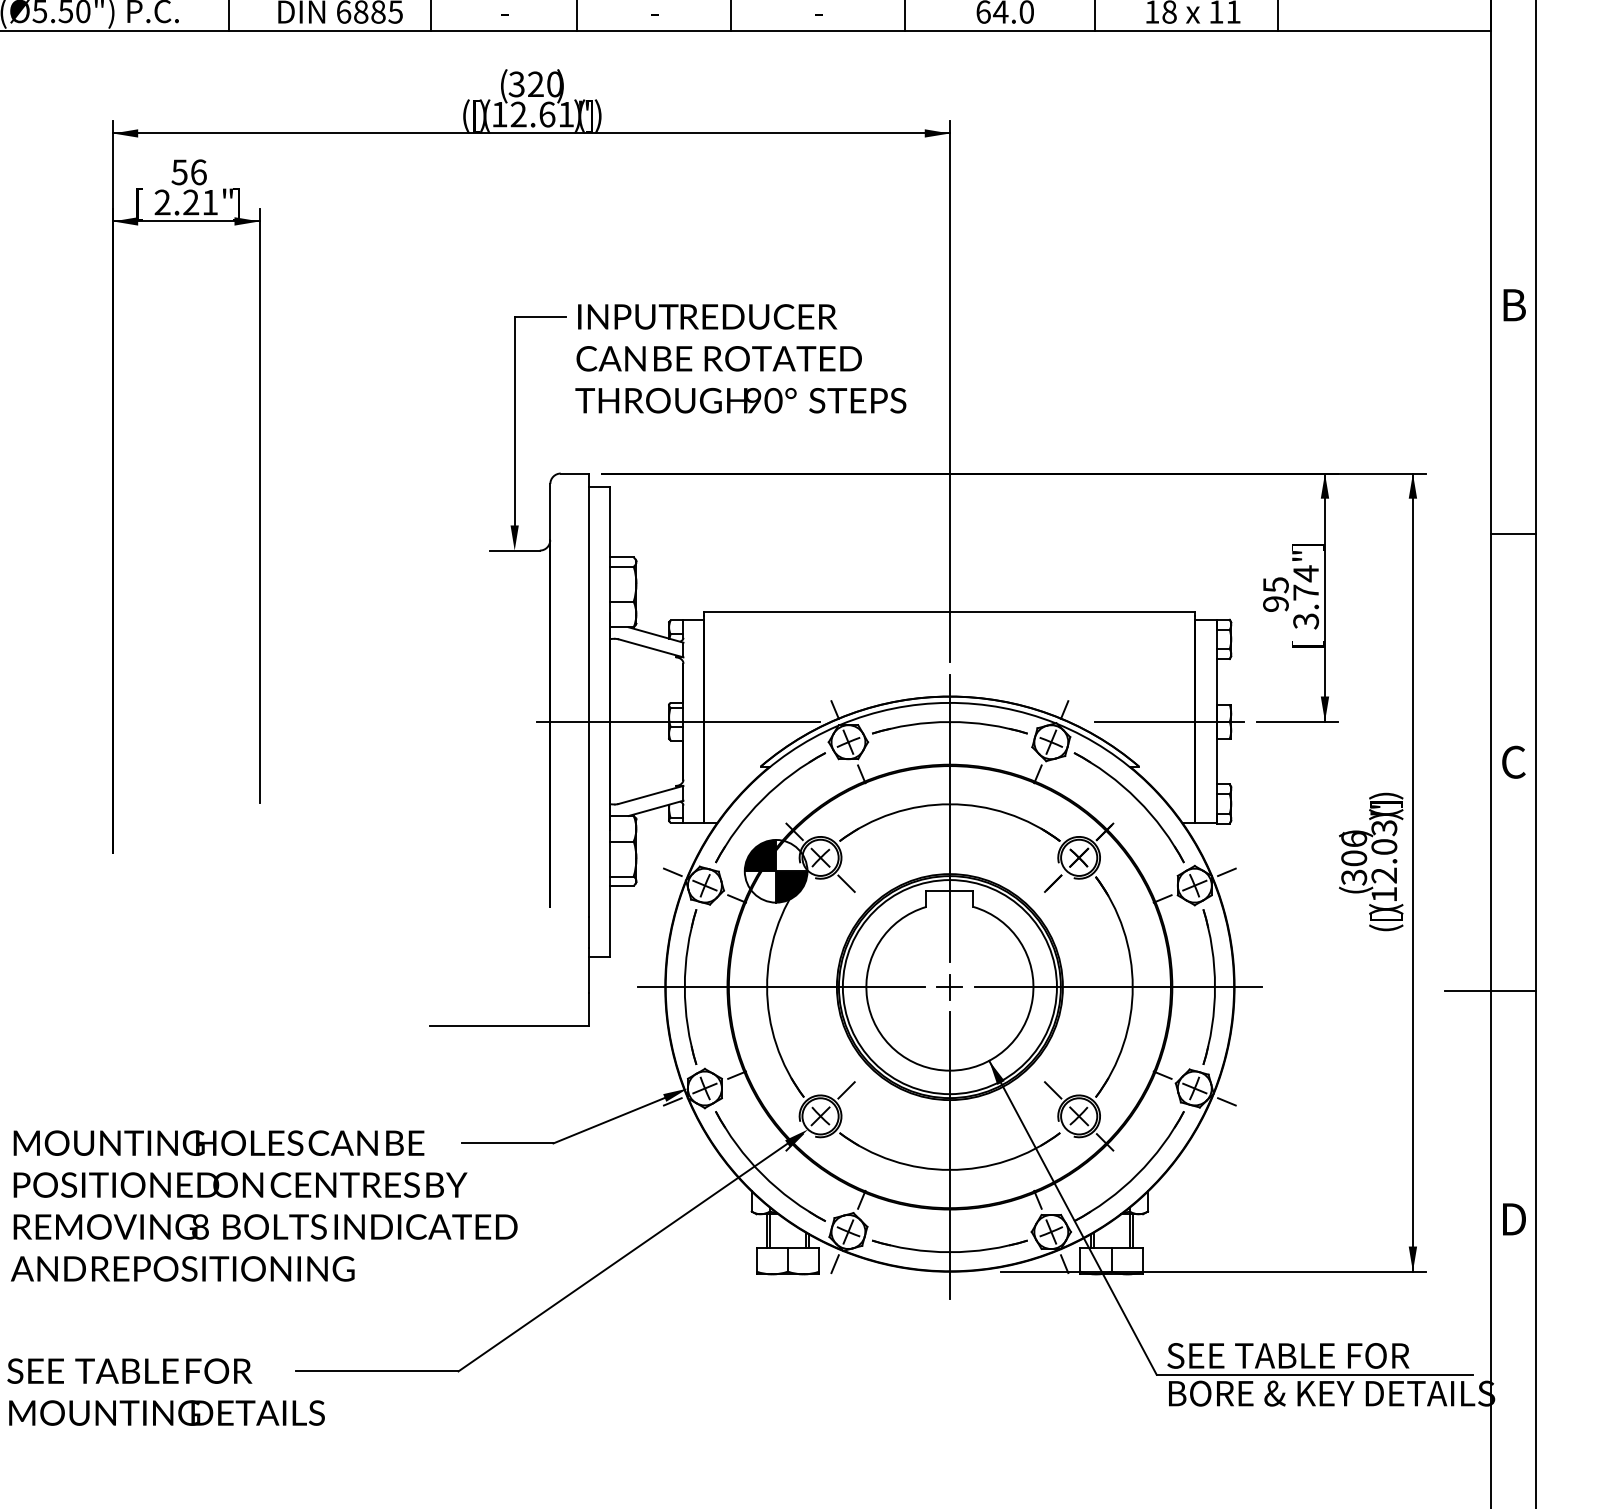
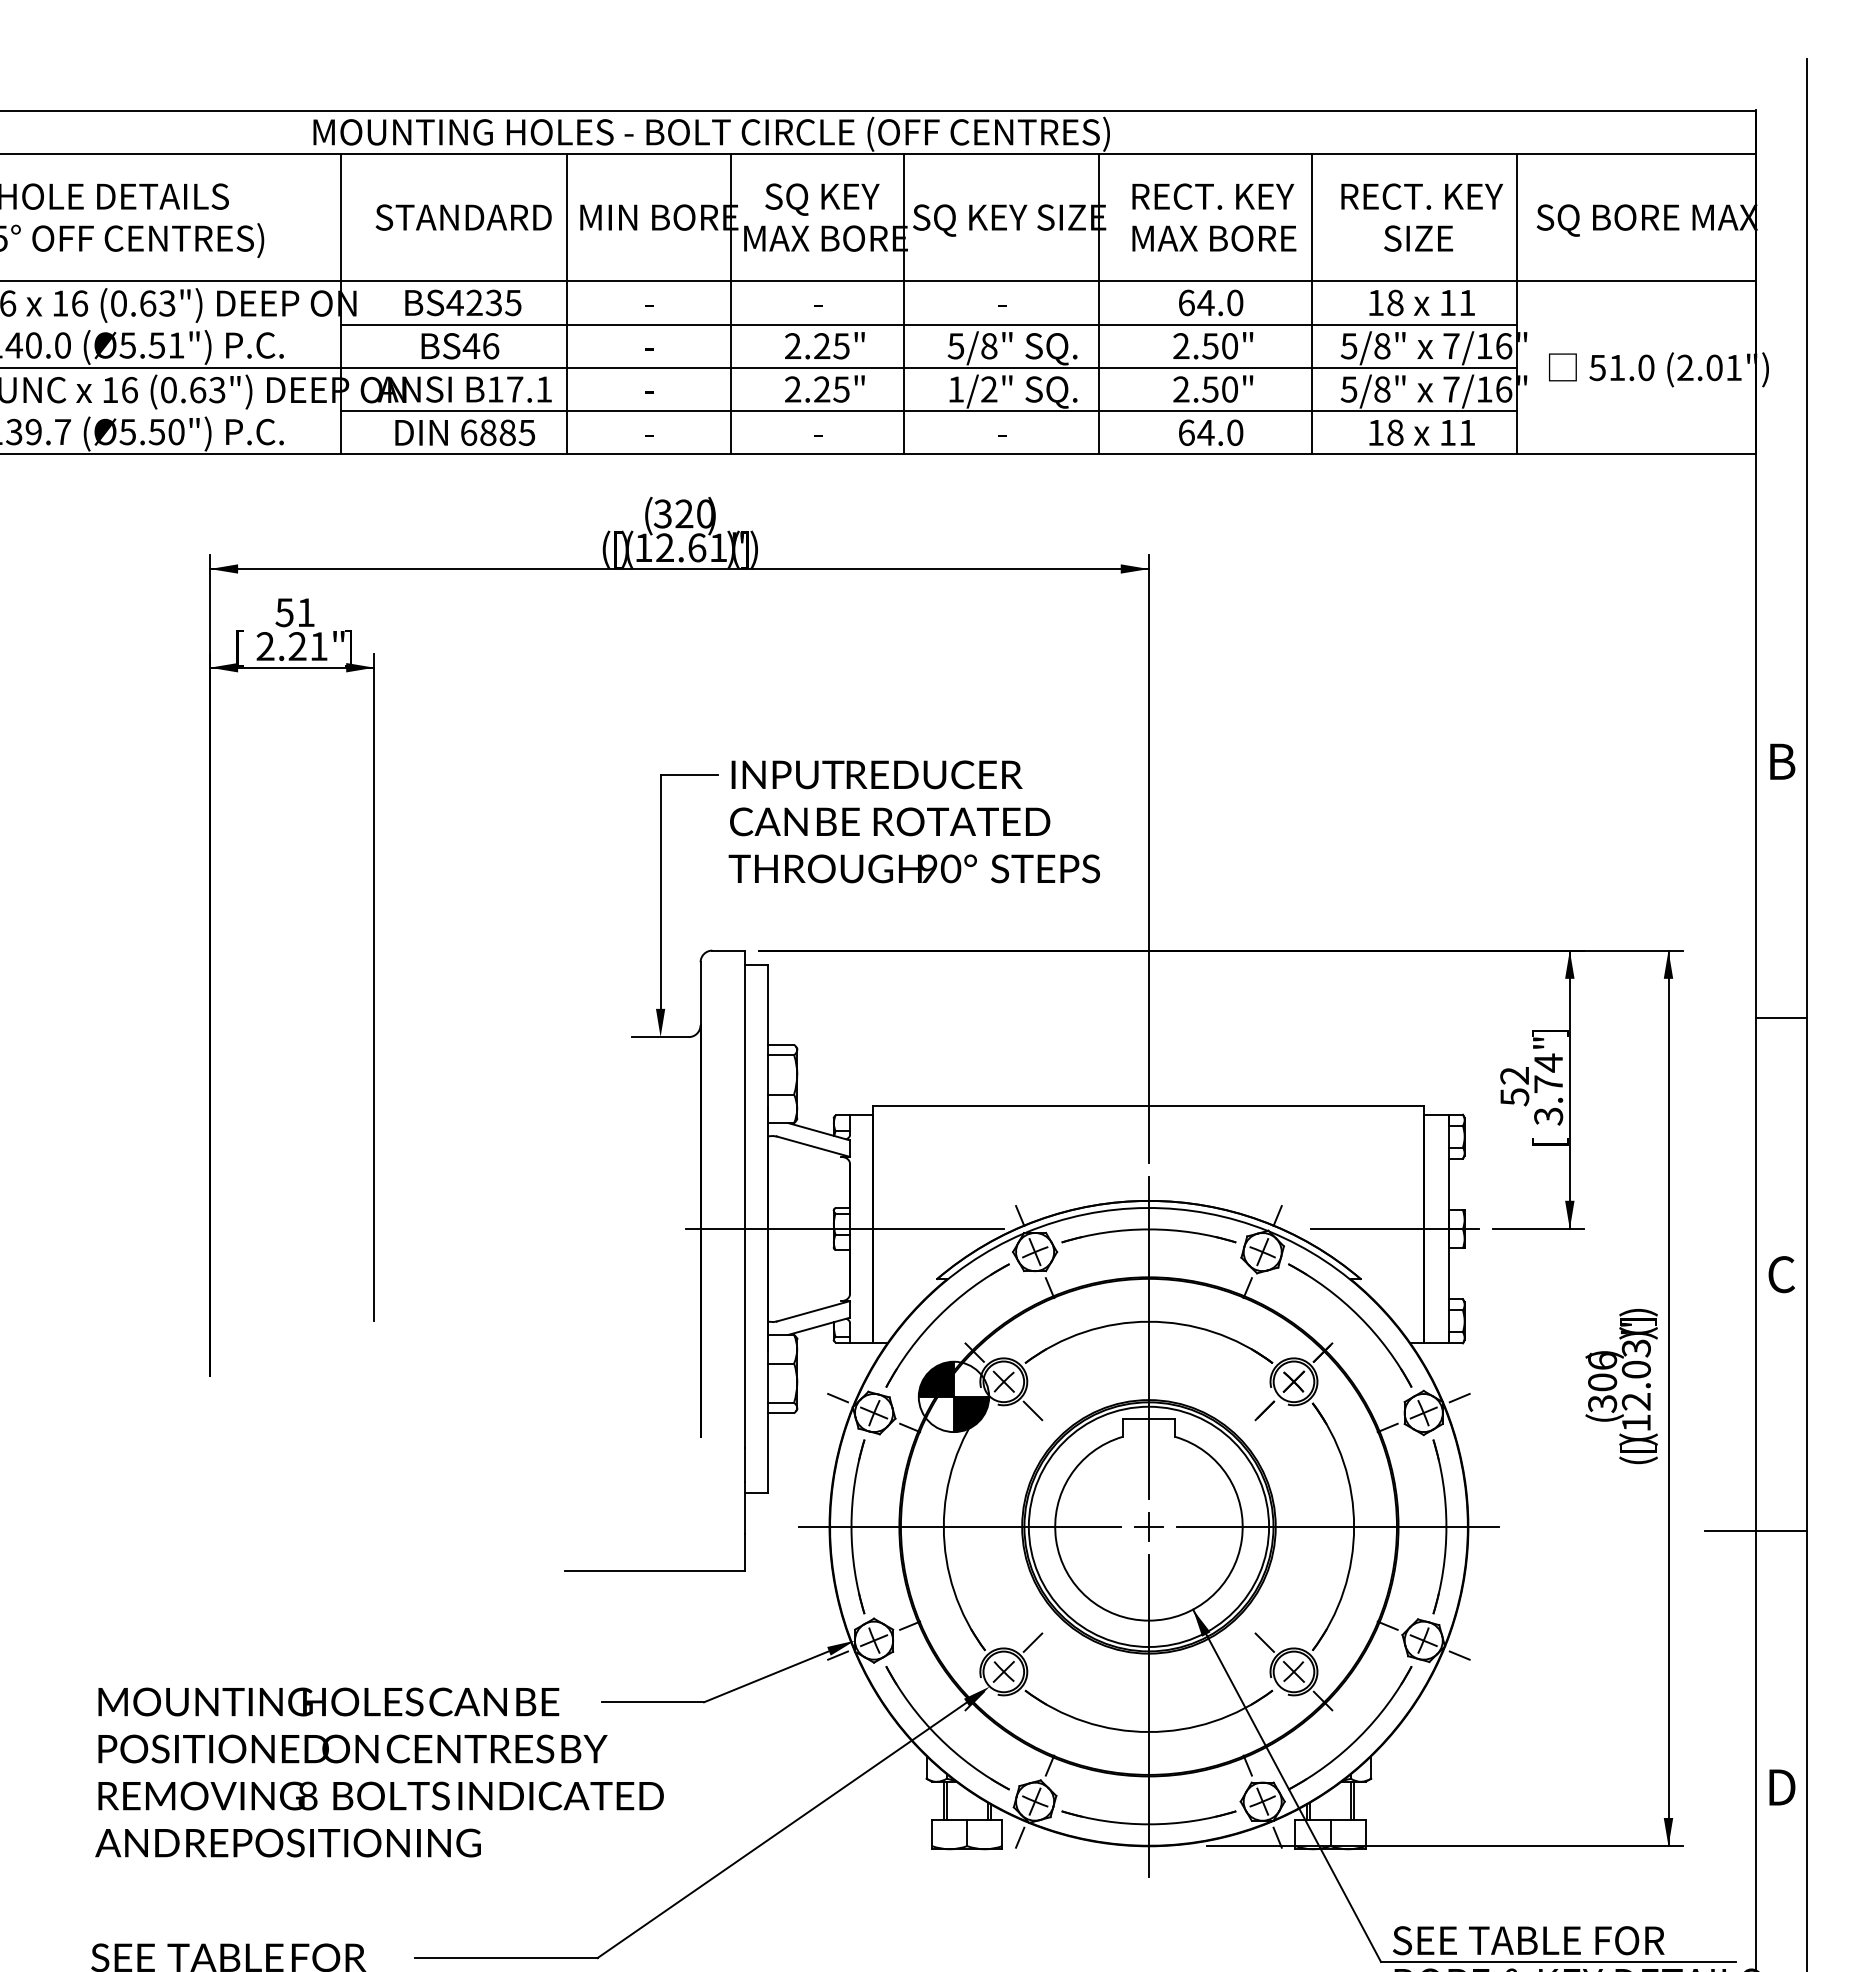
text: (199, 172) -> (306, 612), 56 -> 51
text: (1275, 594) -> (1514, 1086), 95 -> 52

